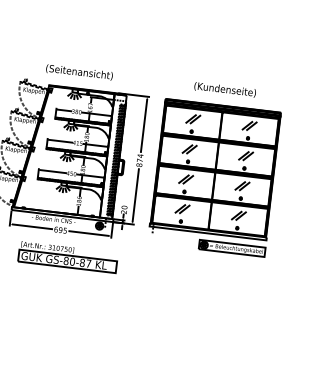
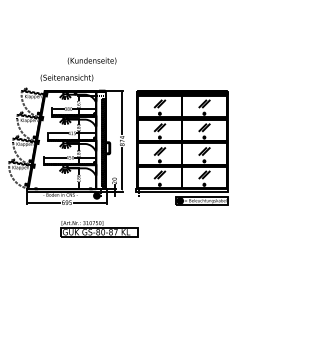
text: (224, 89) -> (91, 60), moved
part: (68, 257) -> (99, 229), moved

